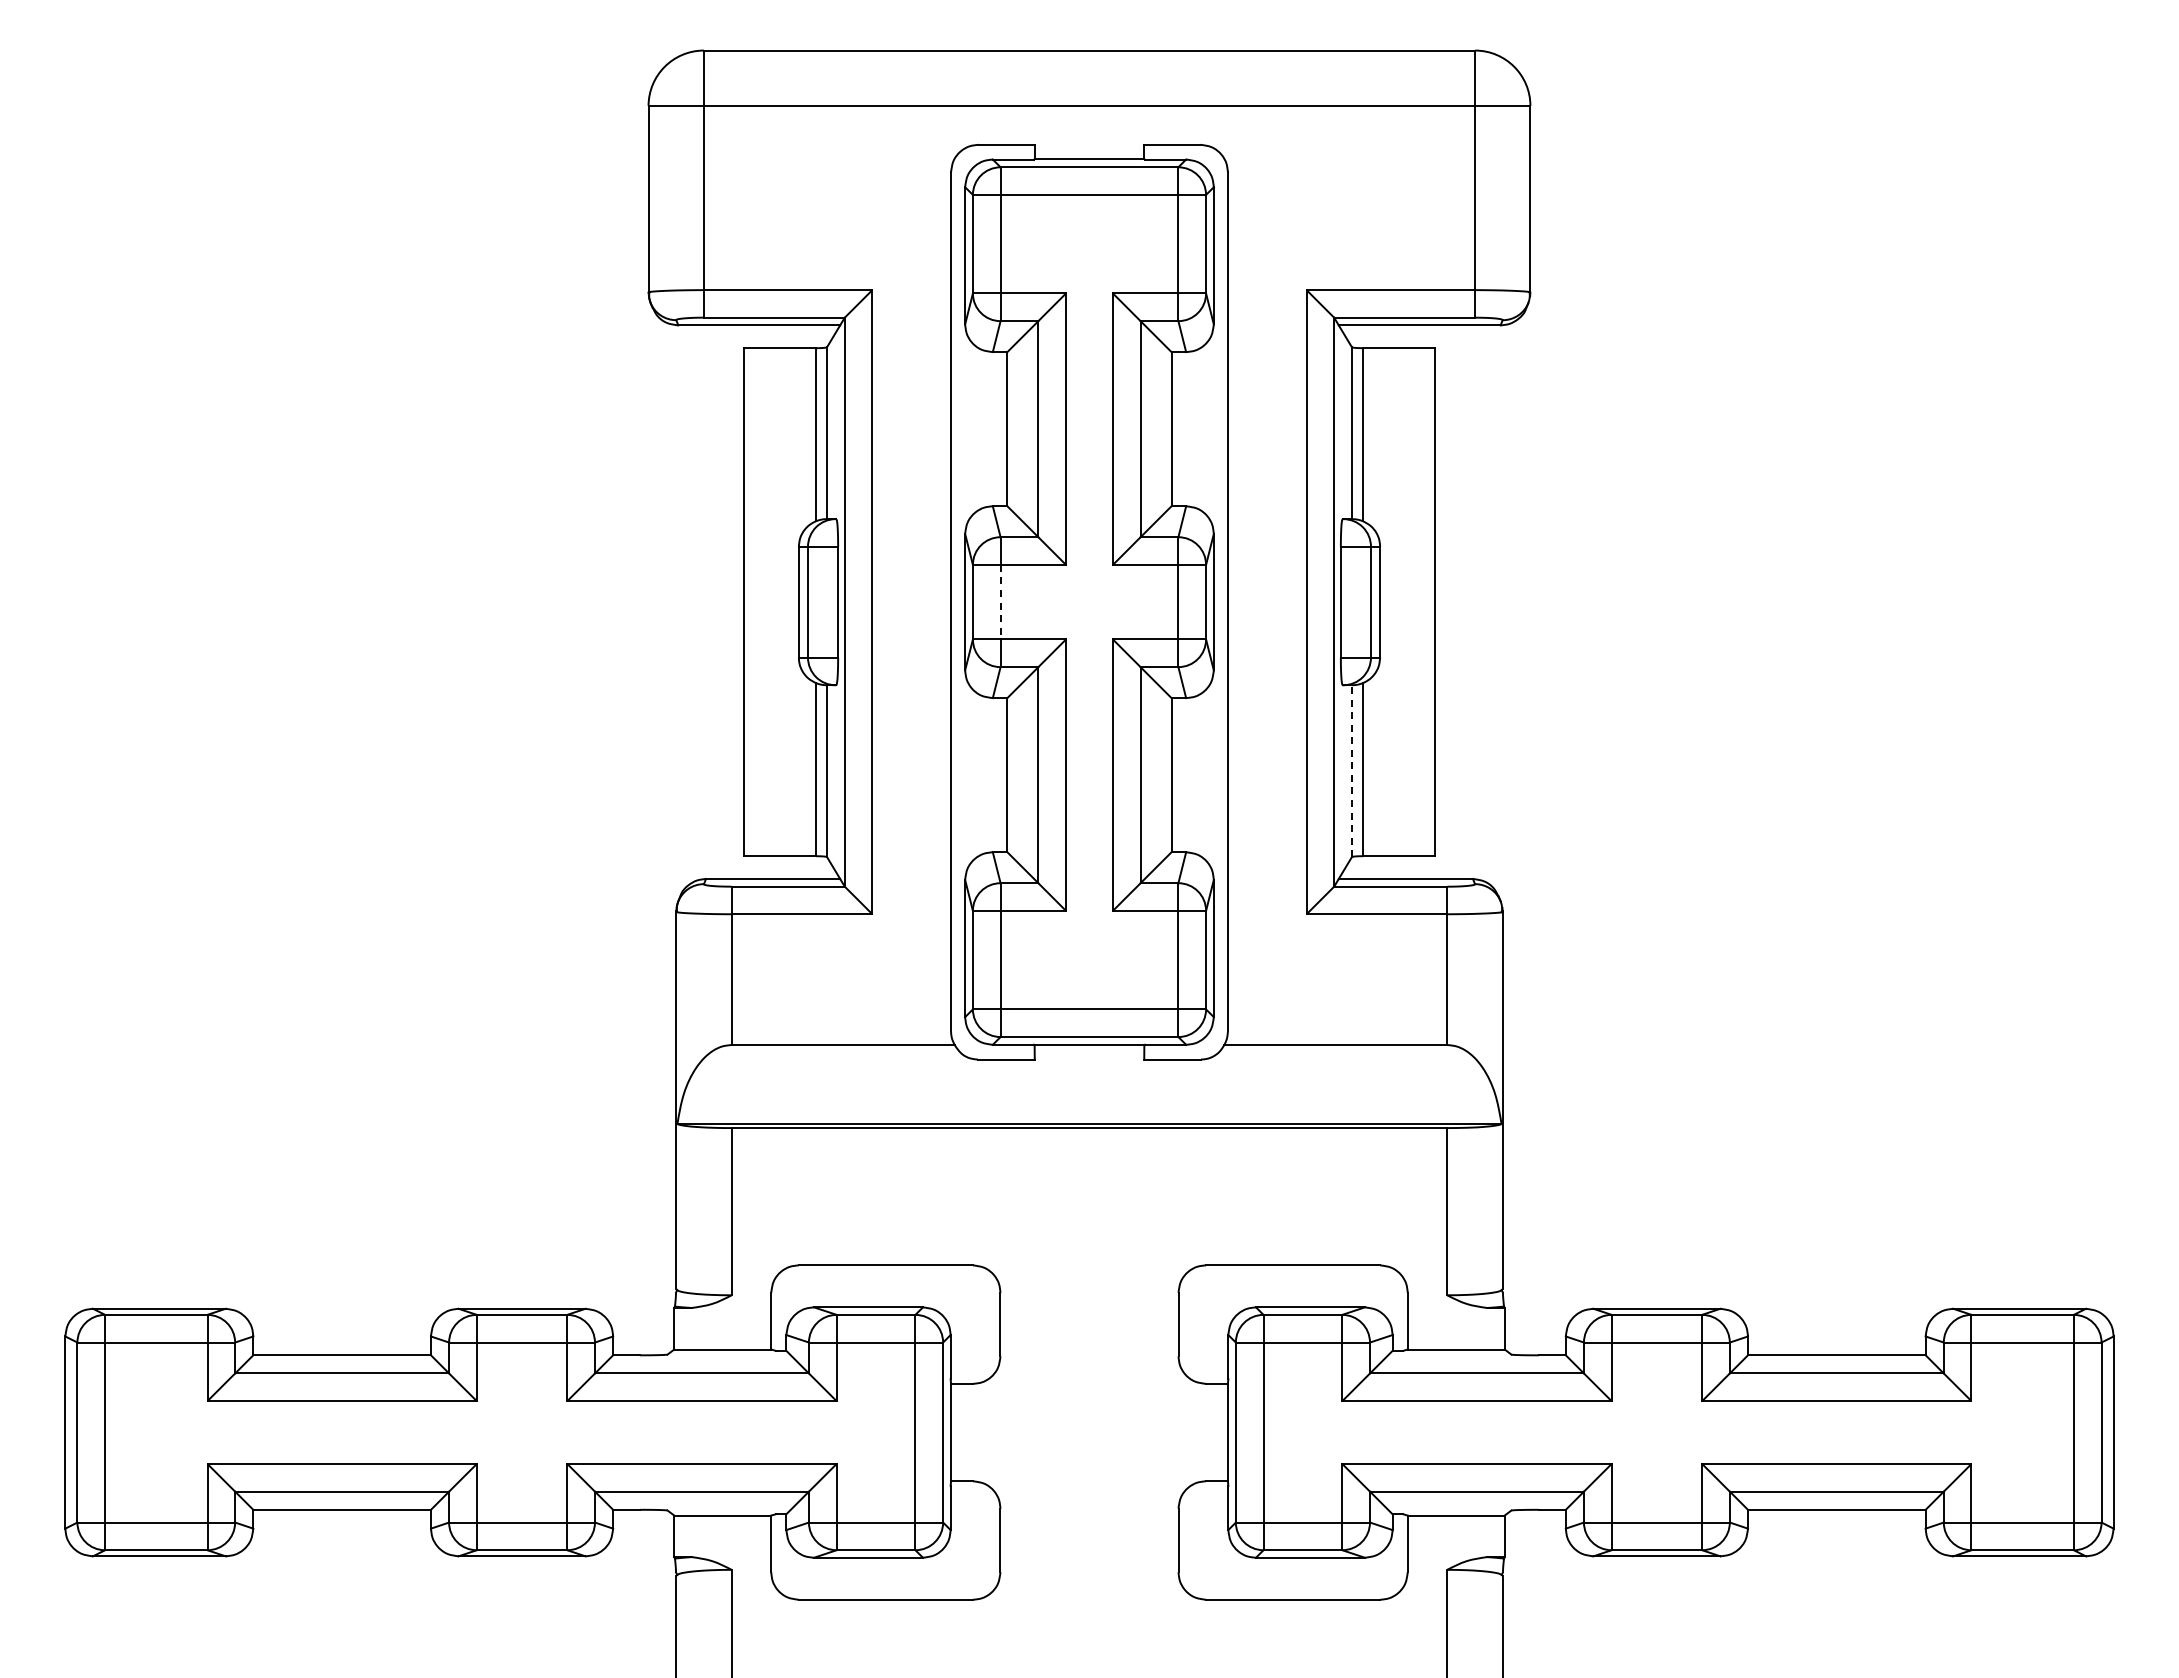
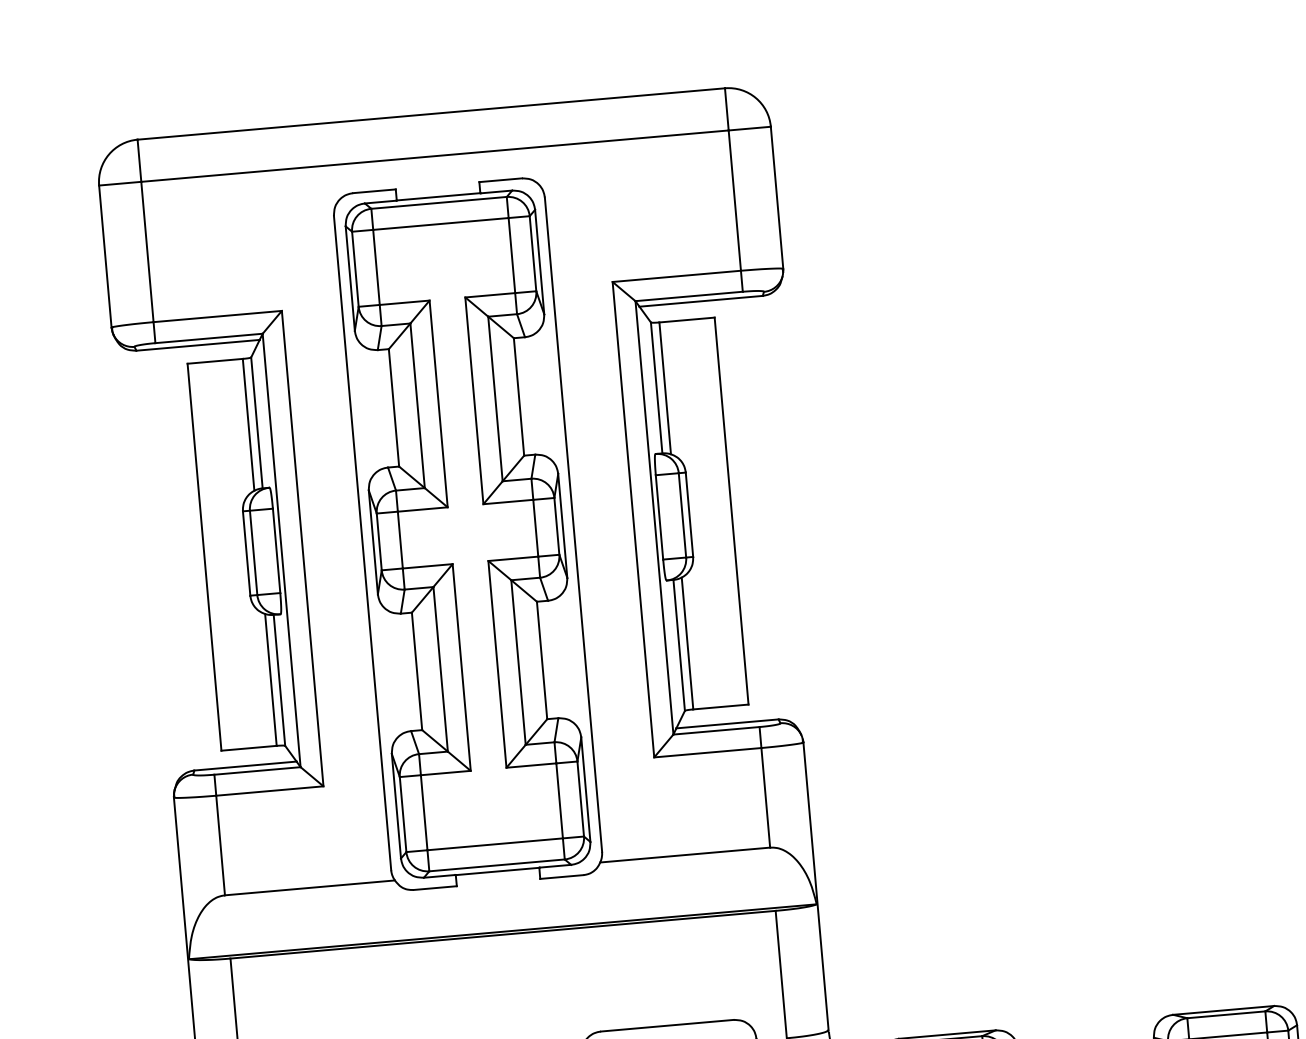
line: (1000, 602) -> (400, 540), dashed -> solid
line: (1351, 771) -> (678, 645), dashed -> solid

